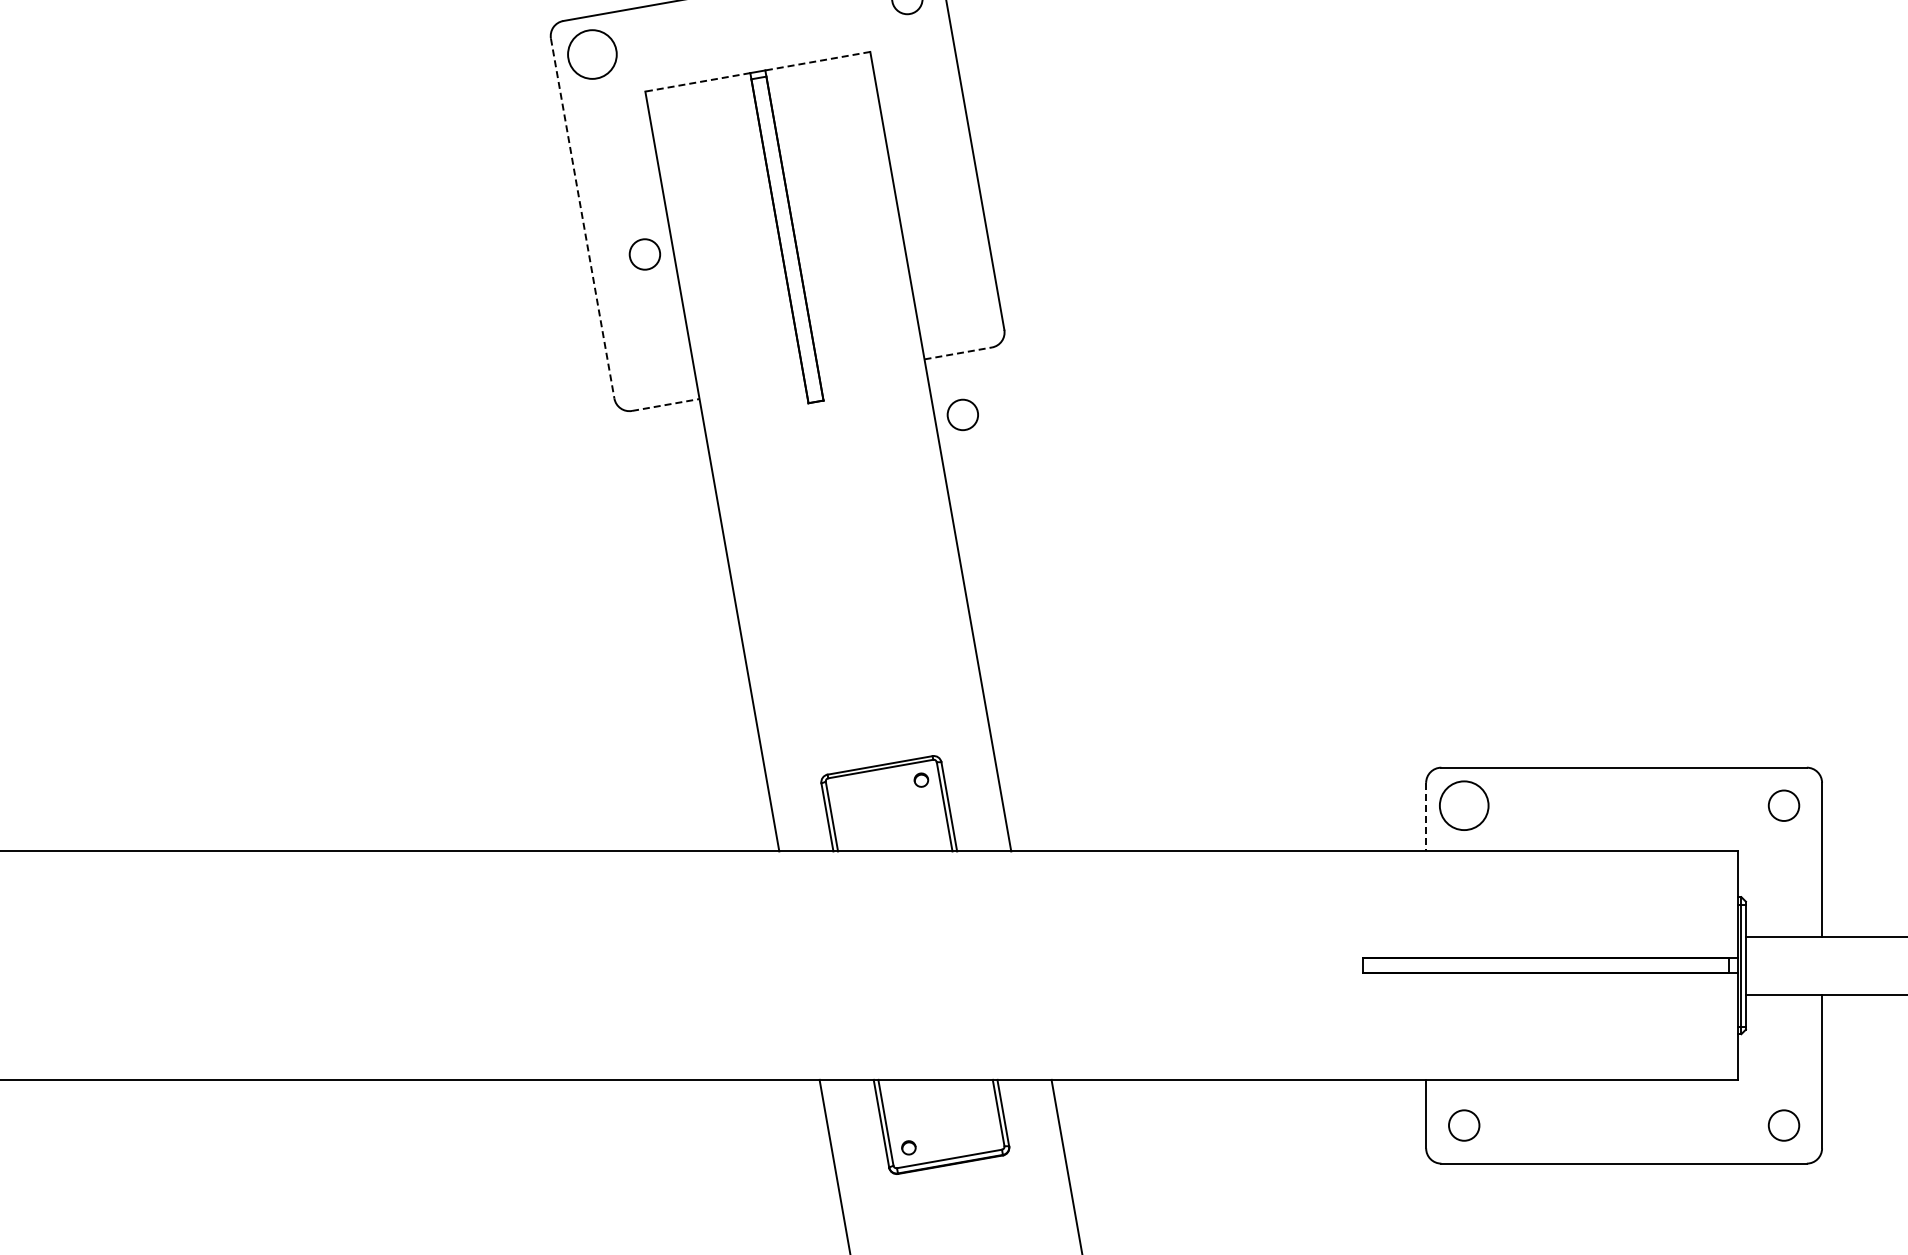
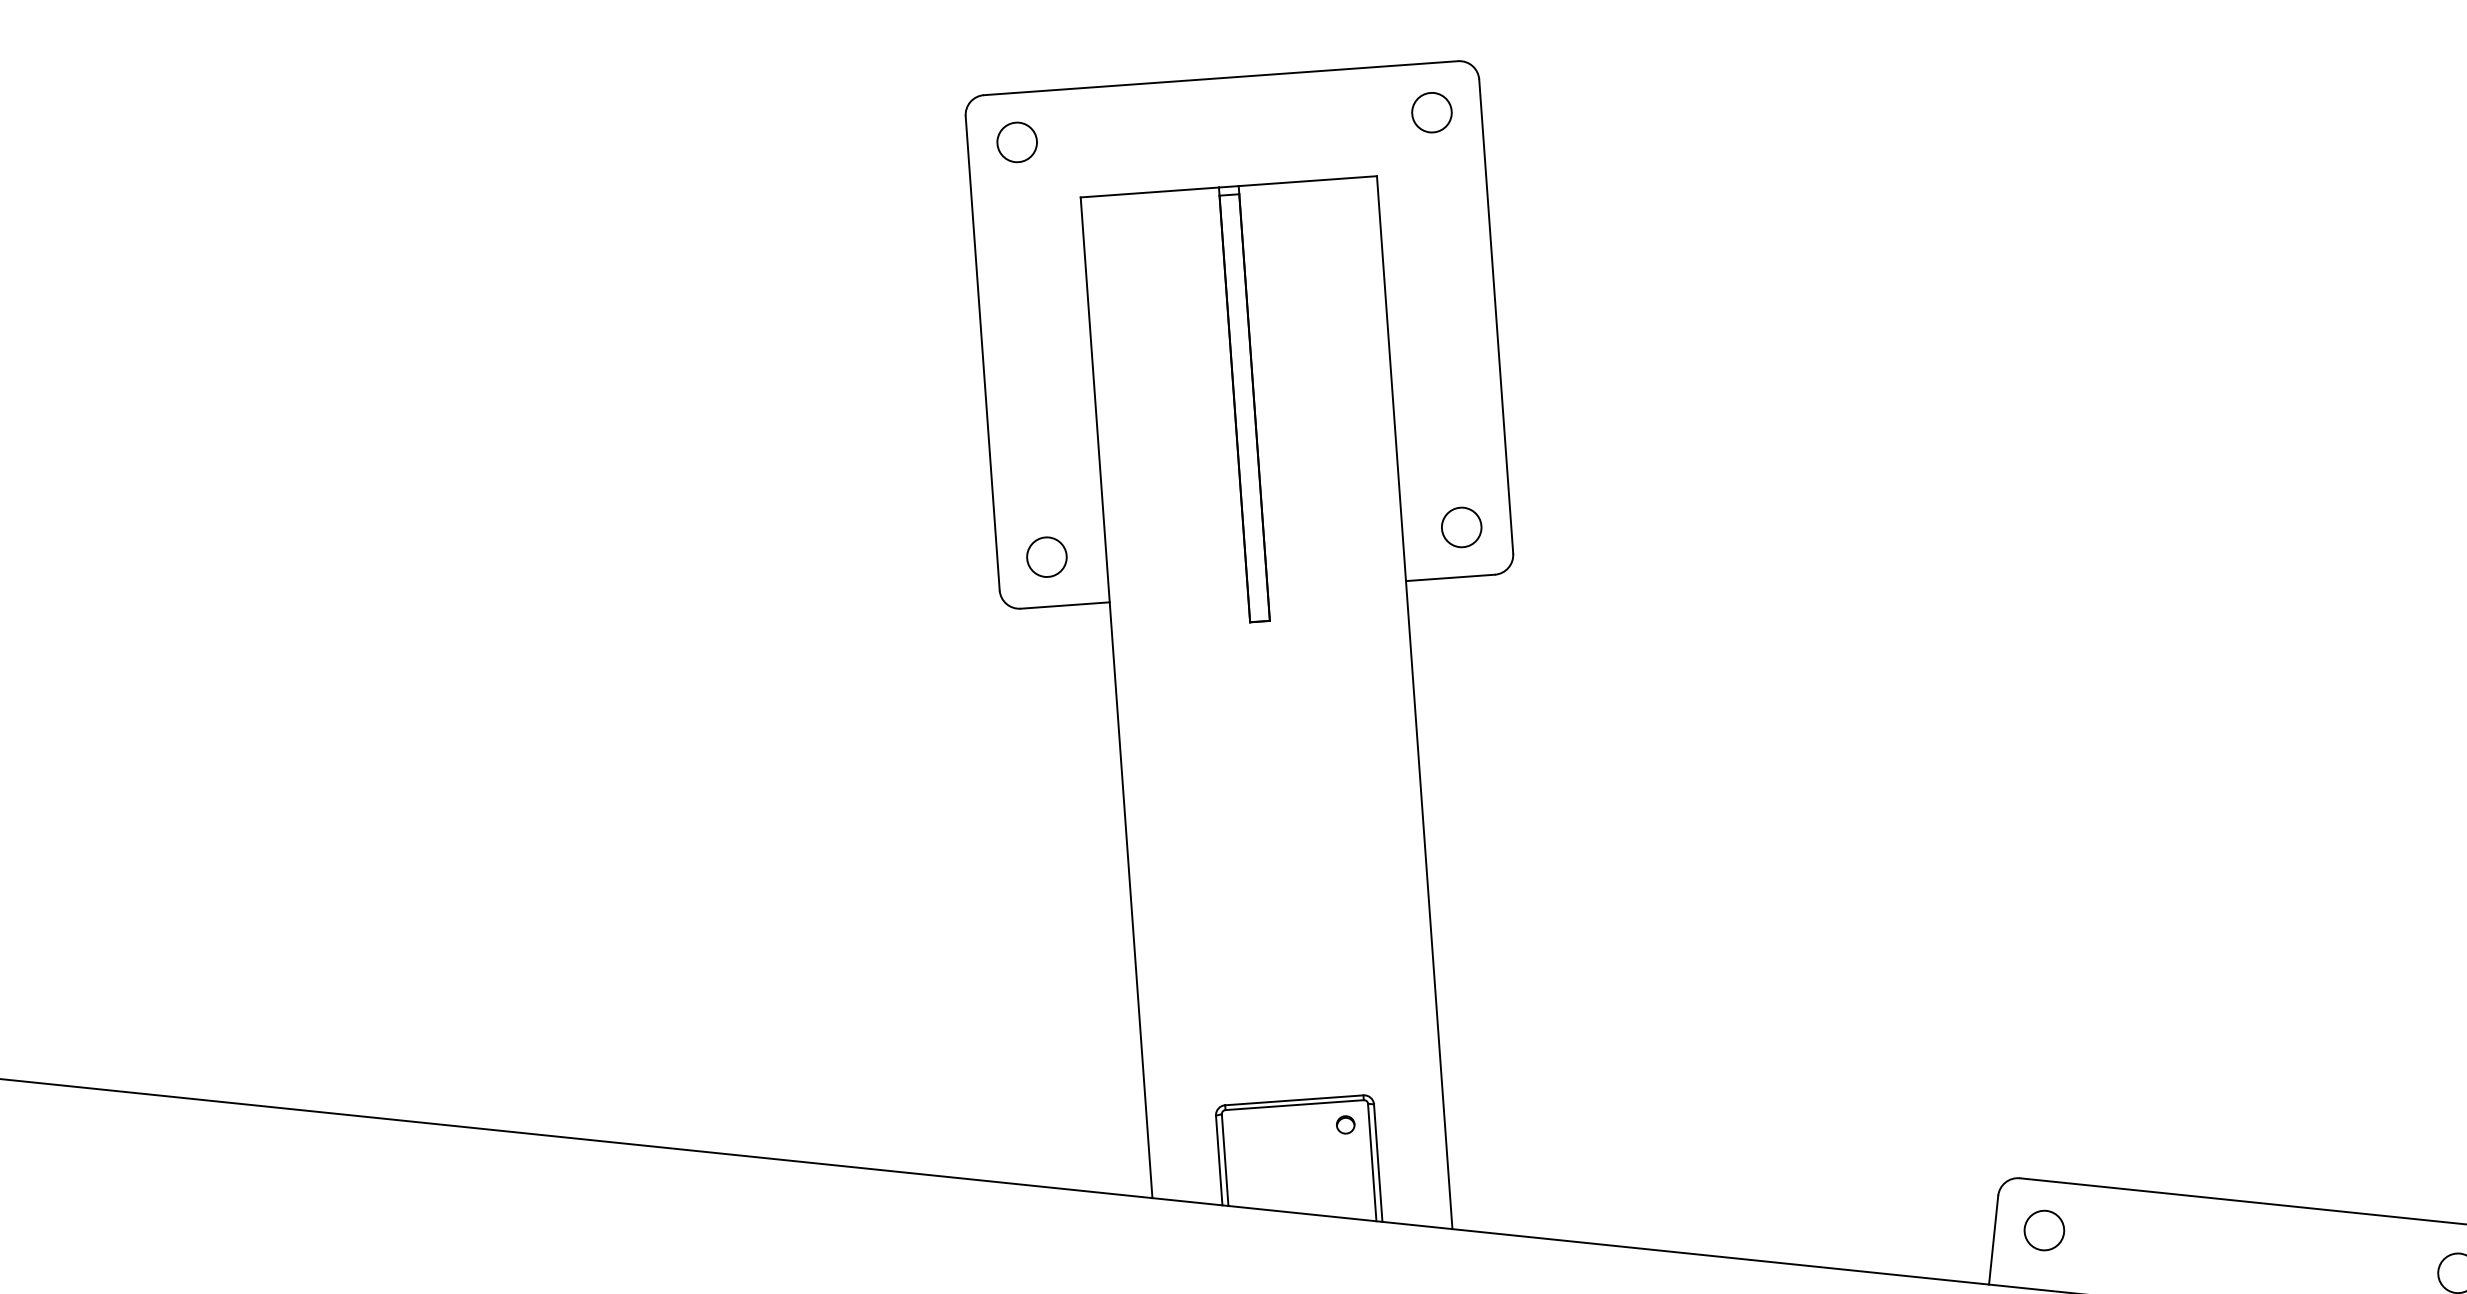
circle: (592, 54) -> (1017, 142), size x0.62
line: (817, 61) -> (1307, 181), dashed -> solid
line: (697, 82) -> (1149, 192), dashed -> solid
line: (582, 218) -> (982, 353), dashed -> solid
circle: (644, 254) -> (1046, 557), moved
line: (958, 353) -> (1450, 578), dashed -> solid
line: (666, 404) -> (1066, 604), dashed -> solid
circle: (962, 414) -> (1461, 526), moved
circle: (1464, 805) -> (2044, 1230), size x0.62
line: (1426, 817) -> (1994, 1240), dashed -> solid

